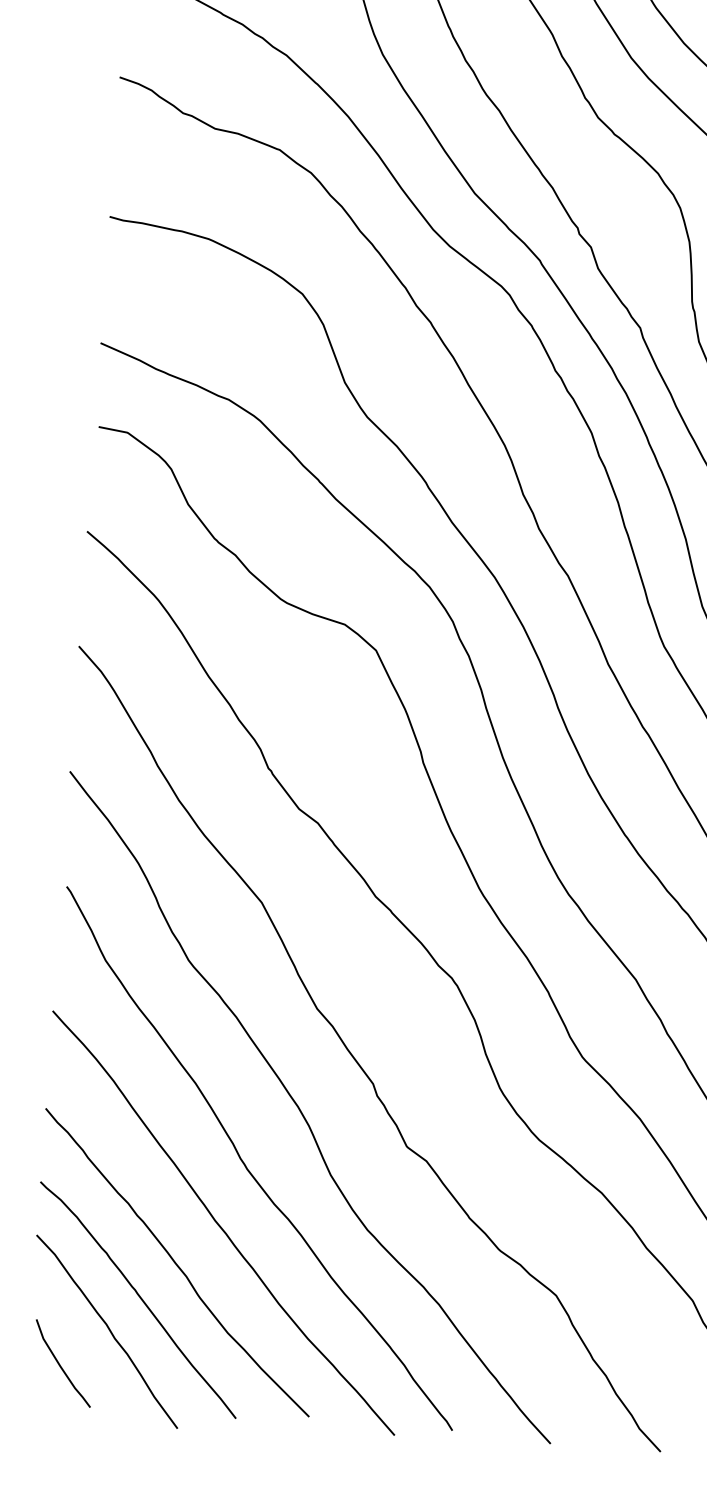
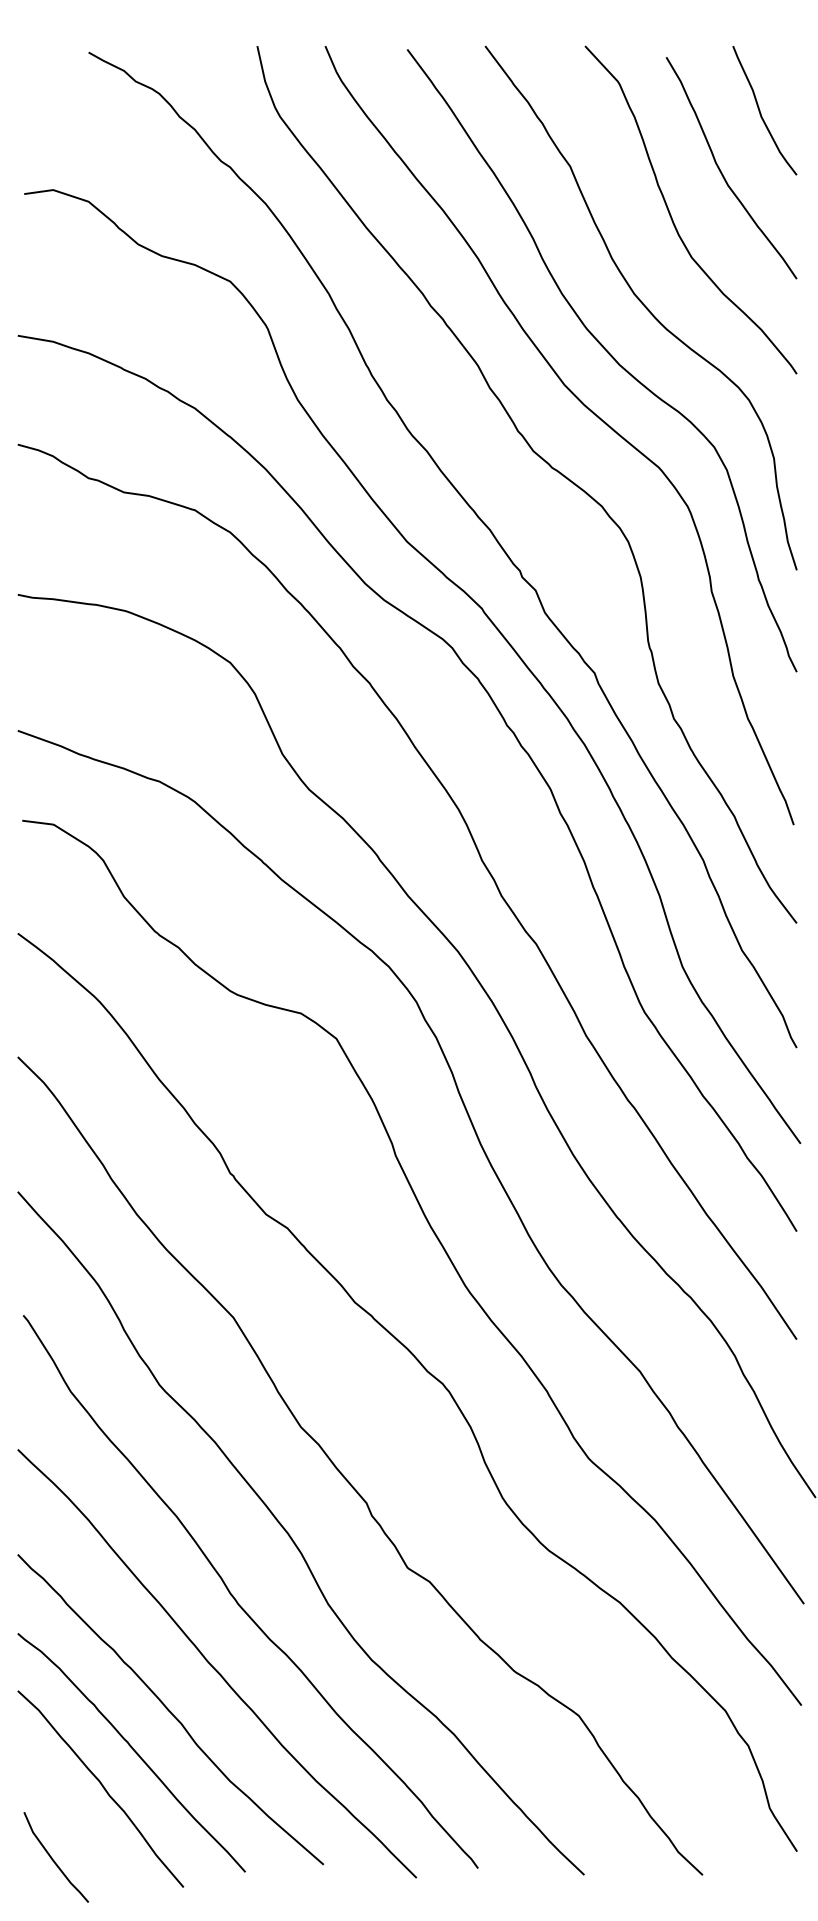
curve: (60, 1365) -> (53, 1859), moved

